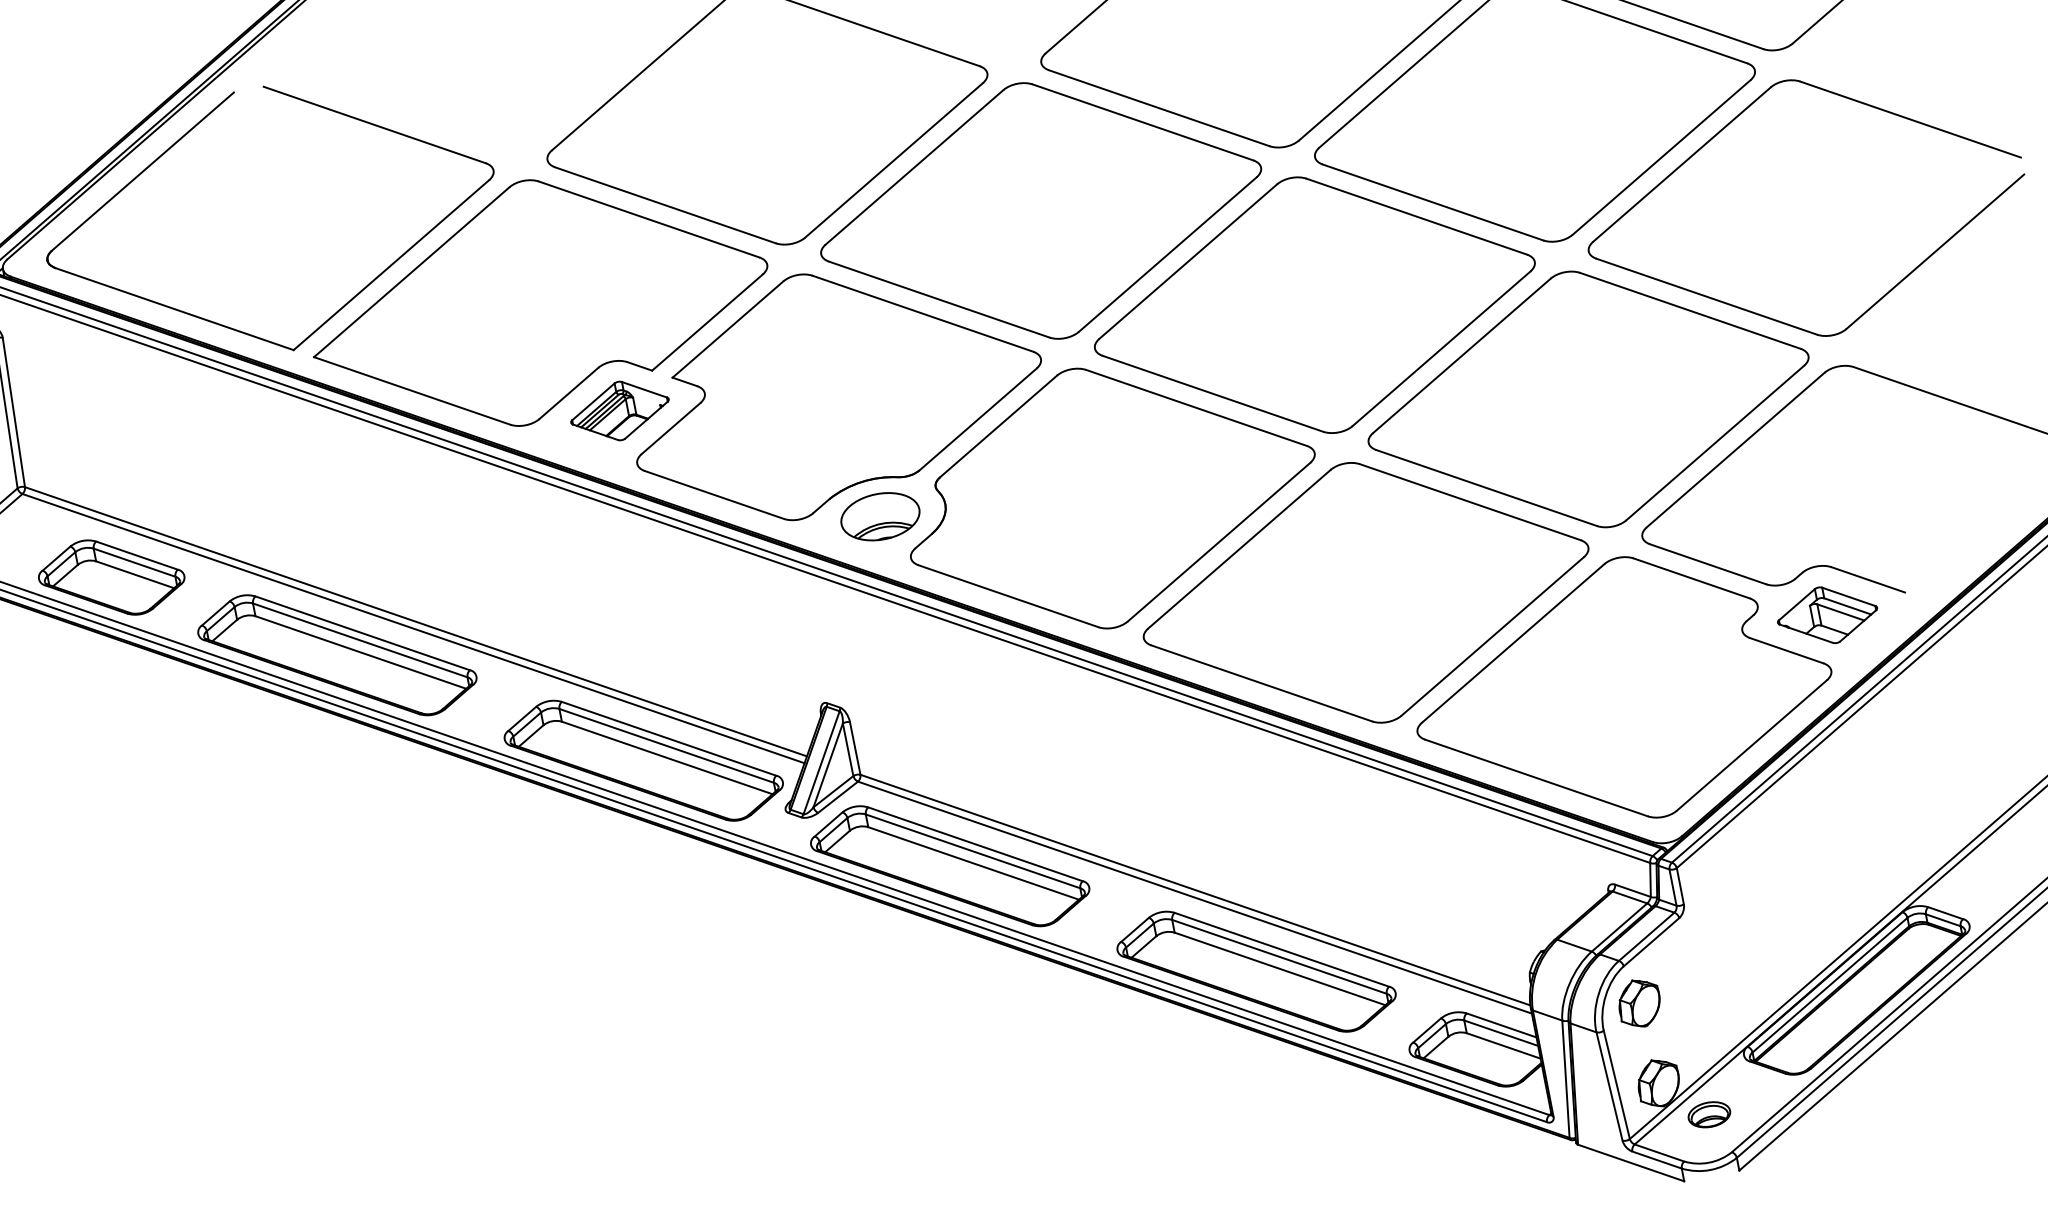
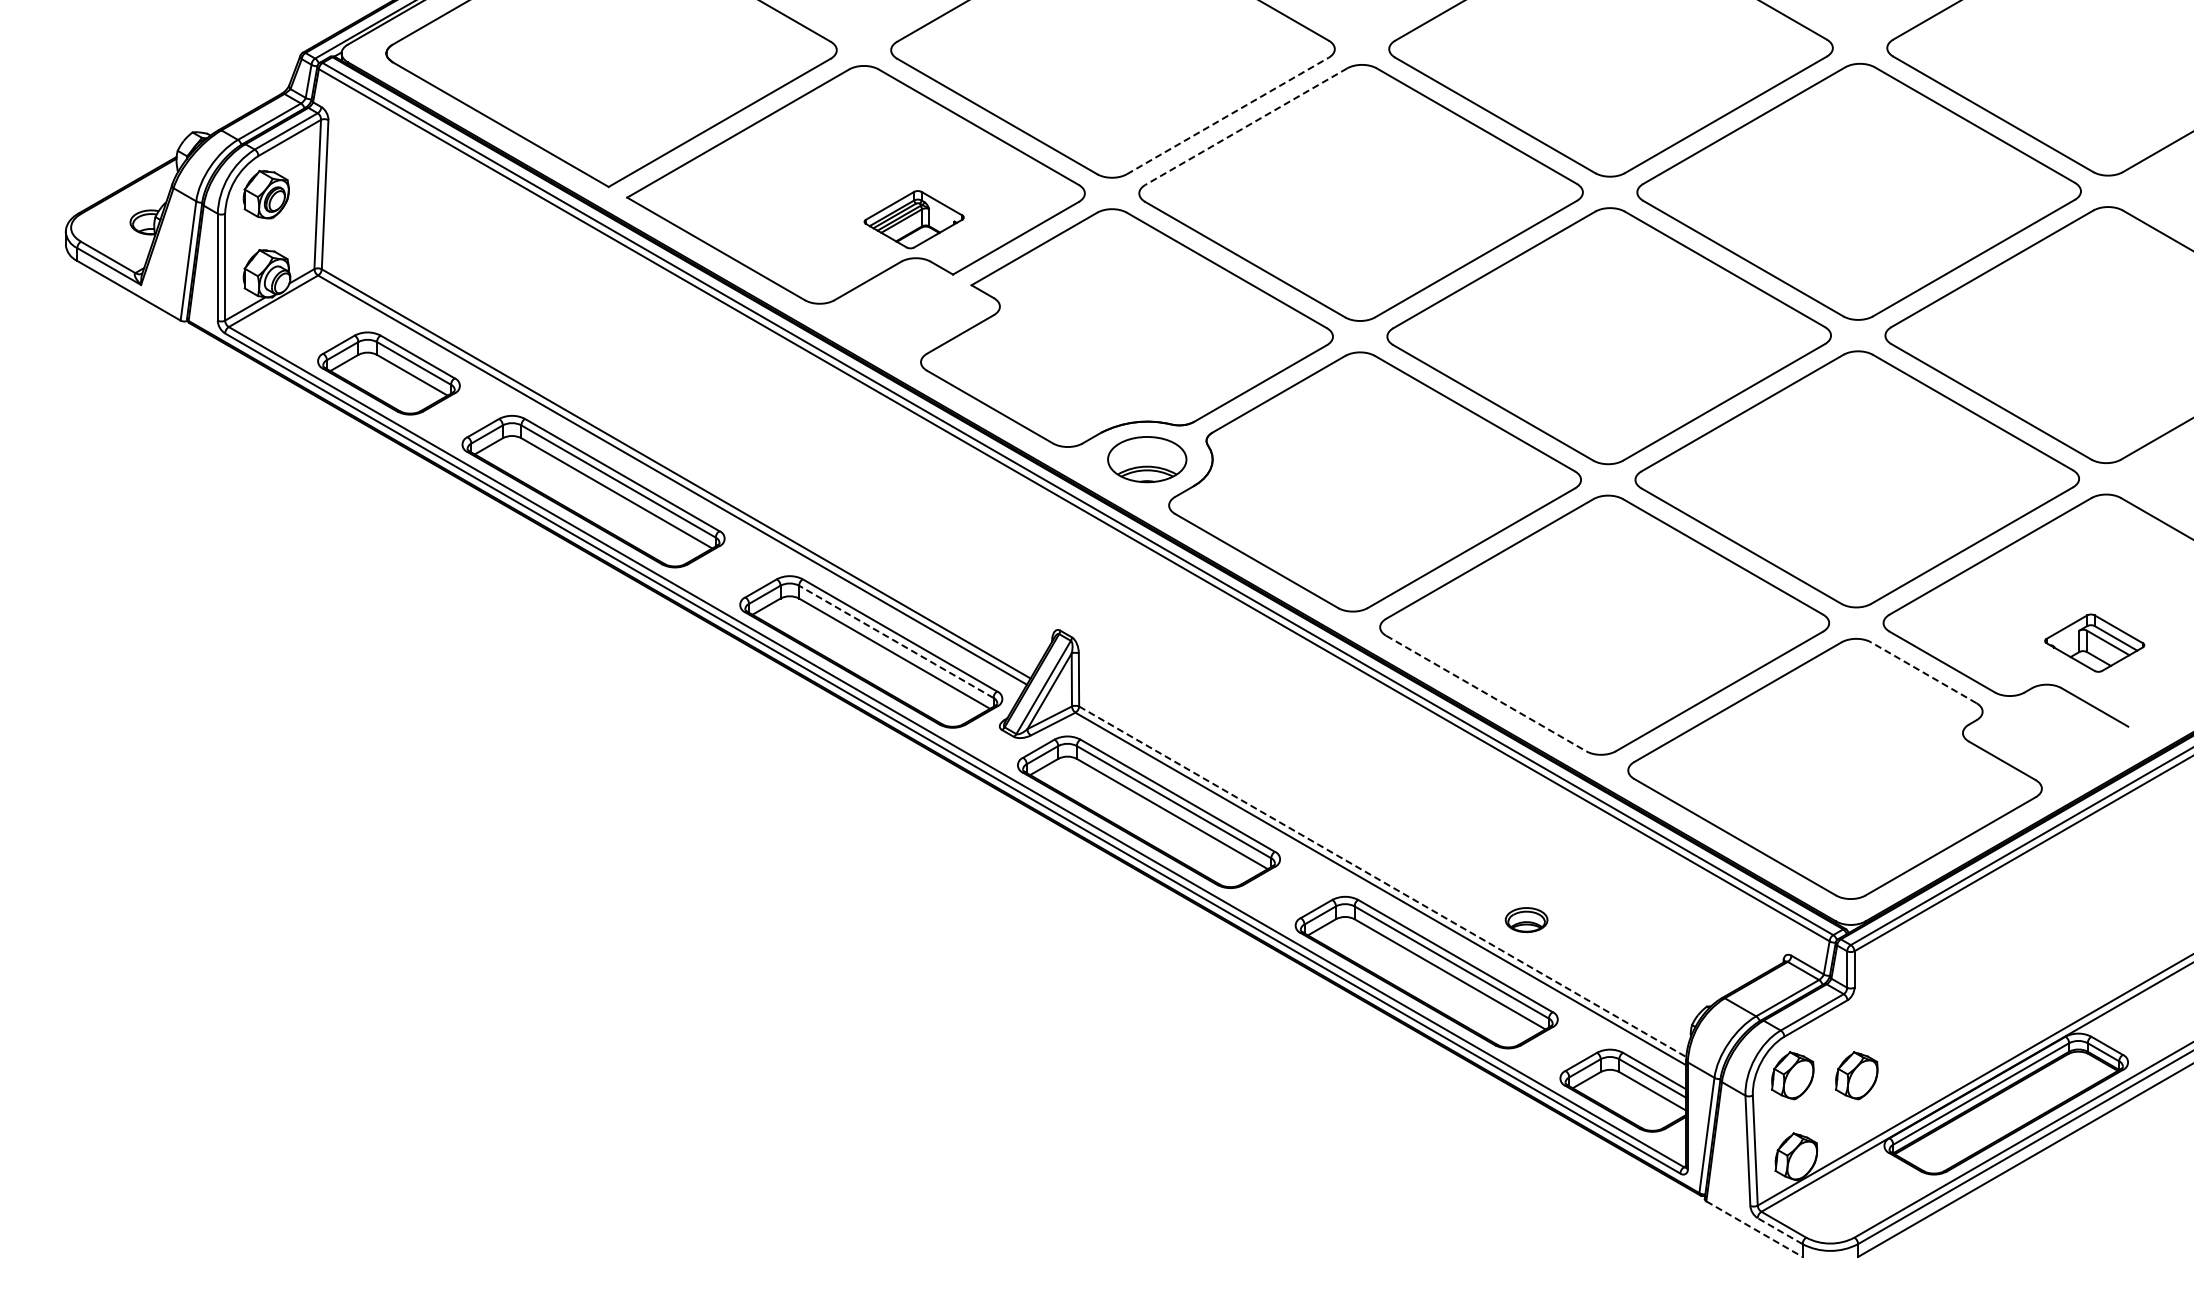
line: (893, 159) -> (1227, 115), solid -> dashed
line: (914, 167) -> (1246, 126), solid -> dashed
part: (619, 410) -> (913, 219), moved
line: (1691, 578) -> (1923, 672), solid -> dashed
part: (1827, 614) -> (2094, 642), moved
line: (1262, 683) -> (1486, 693), solid -> dashed
line: (665, 745) -> (895, 641), solid -> dashed
line: (1195, 889) -> (1382, 881), solid -> dashed
part: (1702, 990) -> (1856, 1075), added
part: (1709, 1114) -> (1526, 919), moved
line: (1657, 1160) -> (1780, 1231), solid -> dashed
line: (1631, 1163) -> (1754, 1229), solid -> dashed

